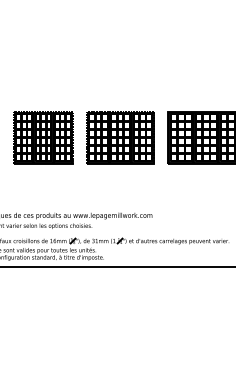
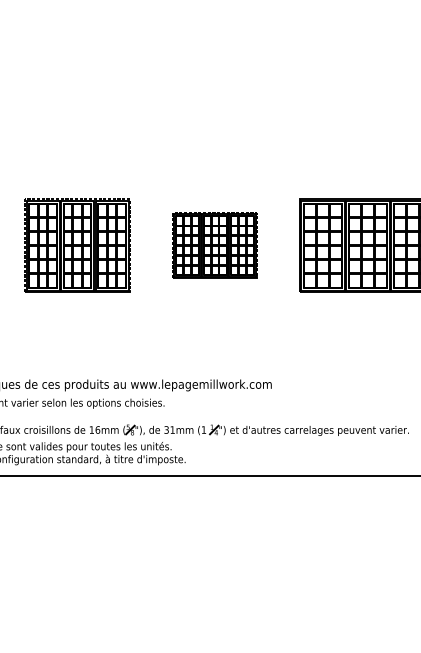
part: (120, 137) -> (214, 245), size x0.7

